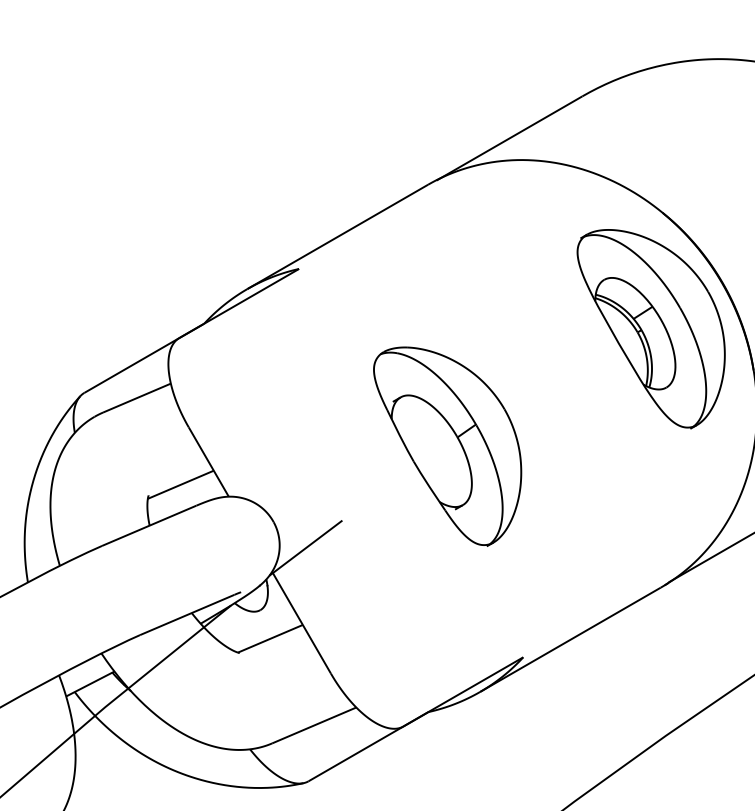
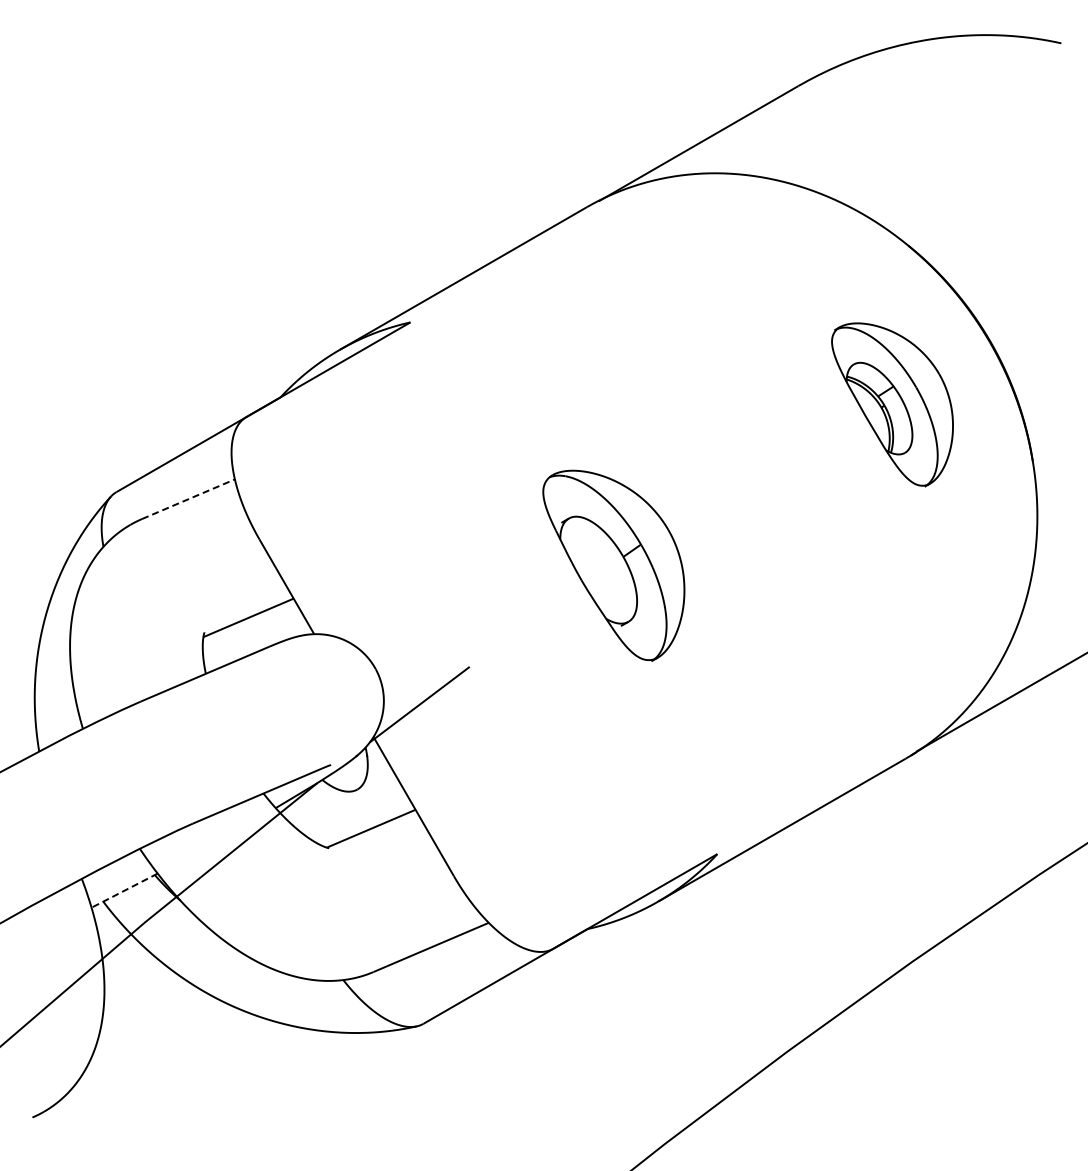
part: (651, 328) -> (892, 404), size x0.6
line: (136, 398) -> (188, 499), solid -> dashed
part: (447, 446) -> (613, 565), size x0.7
line: (90, 683) -> (124, 890), solid -> dashed

